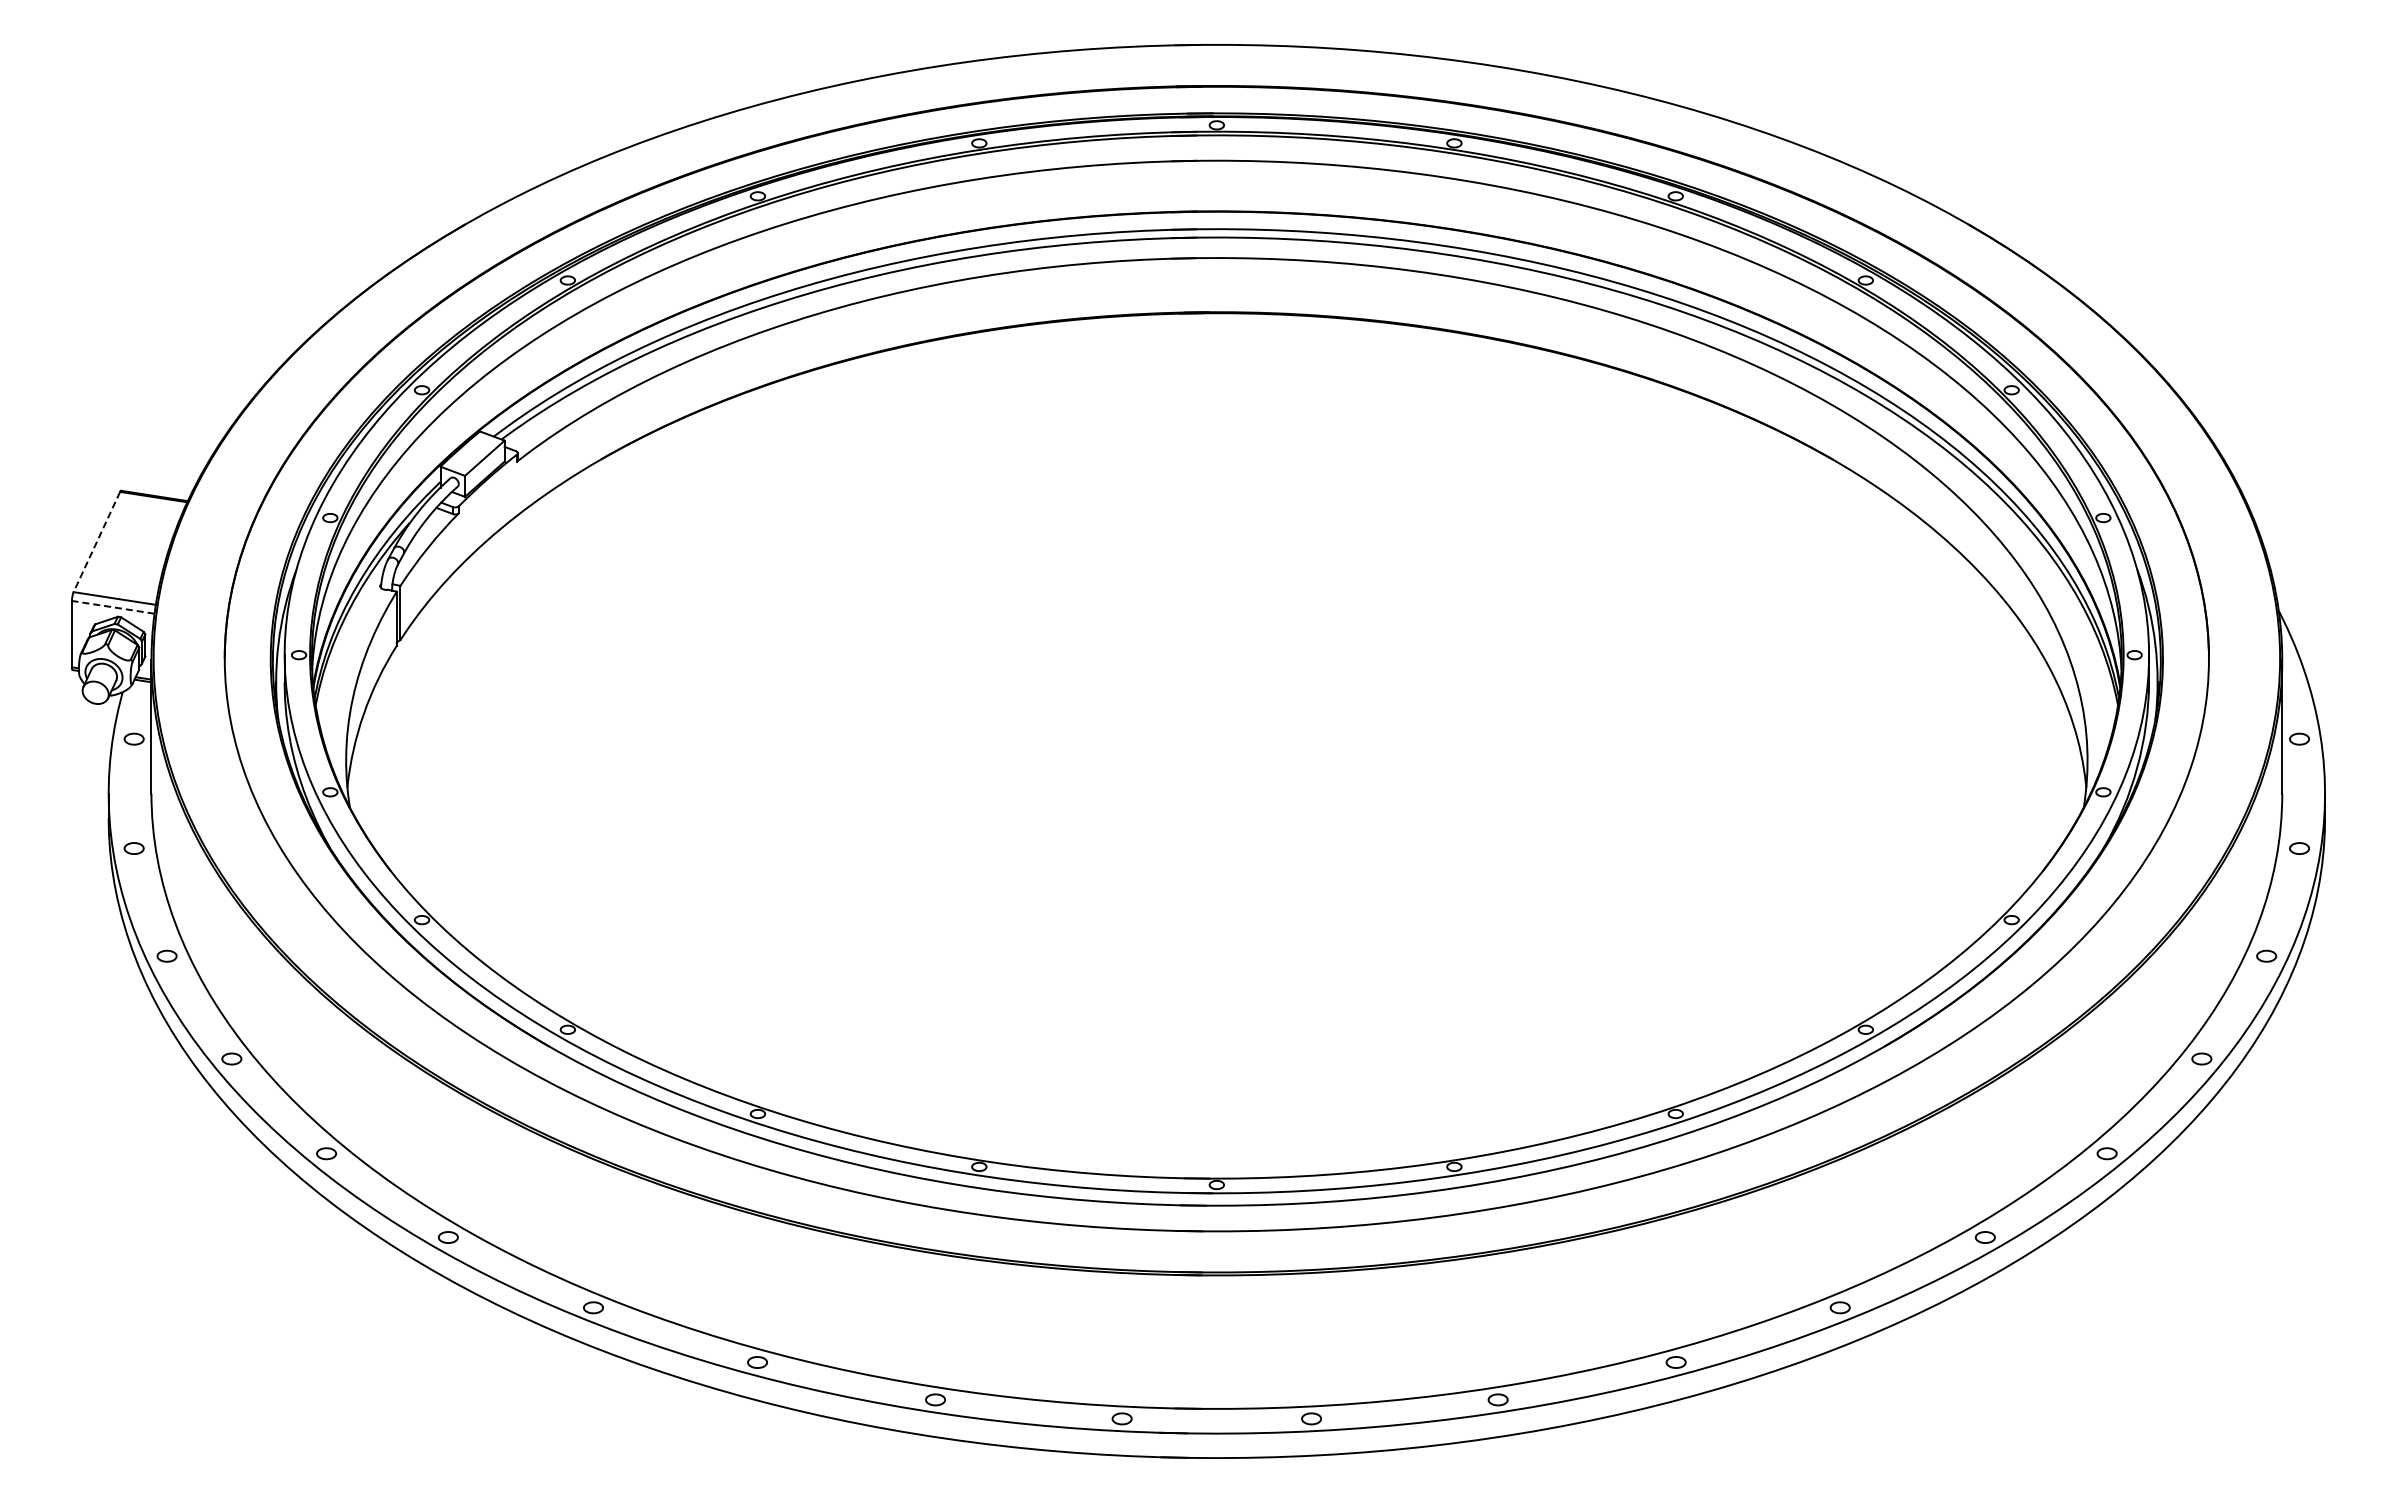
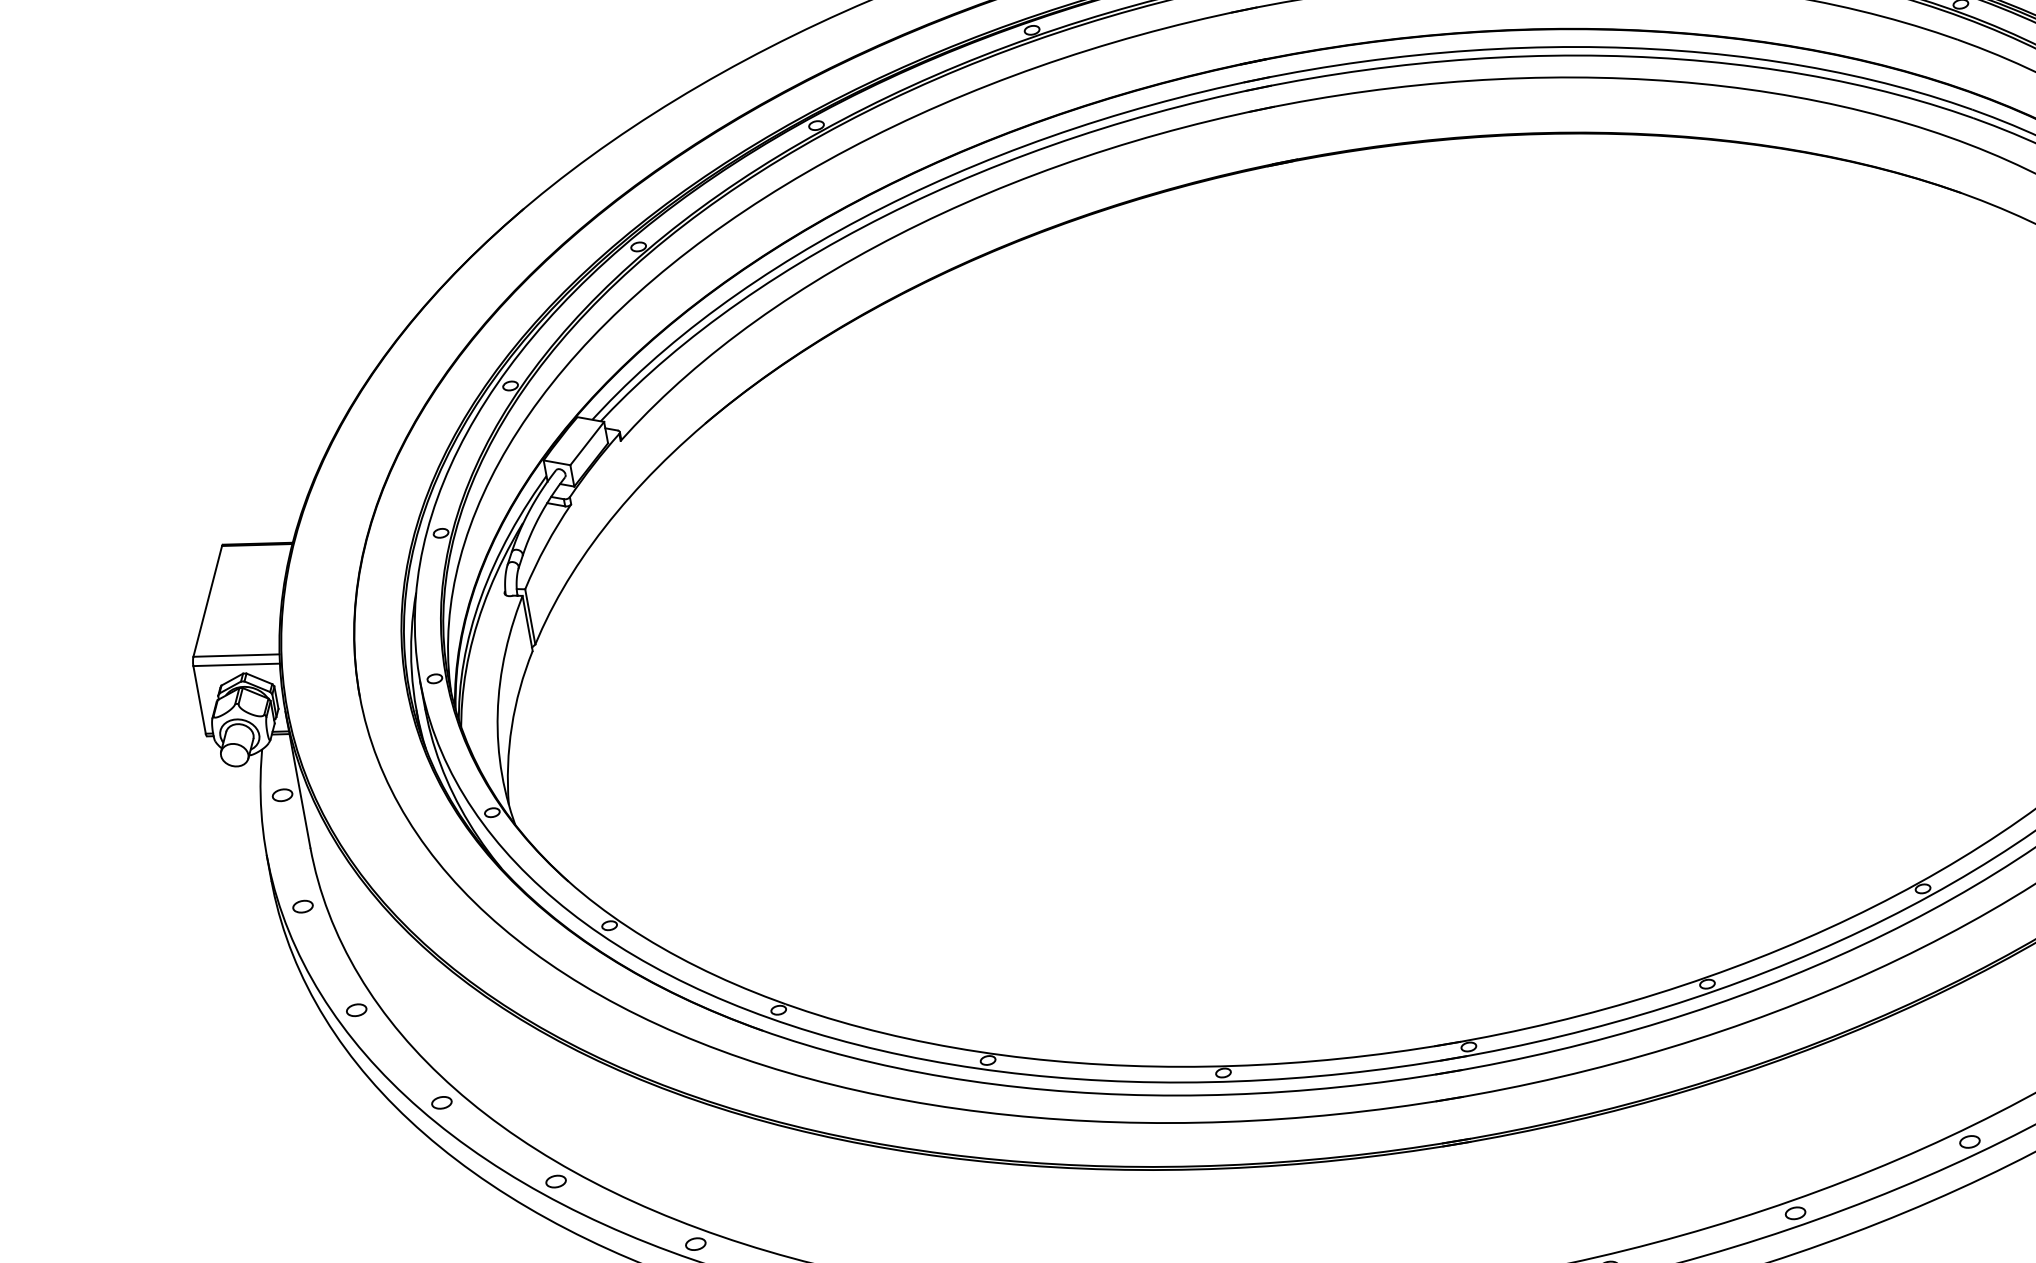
line: (96, 542) -> (207, 601), dashed -> solid
line: (113, 607) -> (236, 664), dashed -> solid

